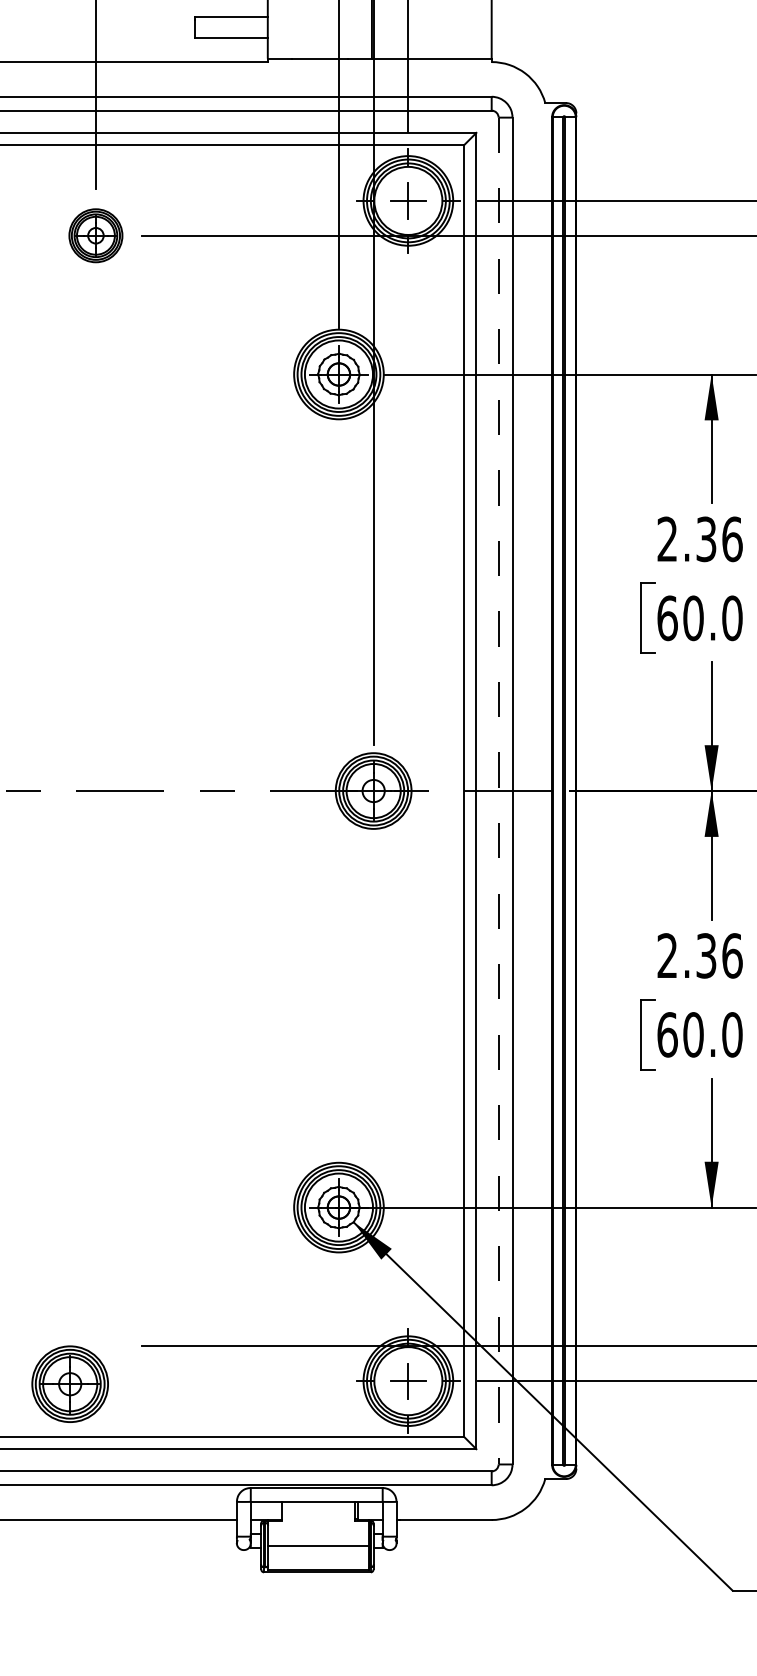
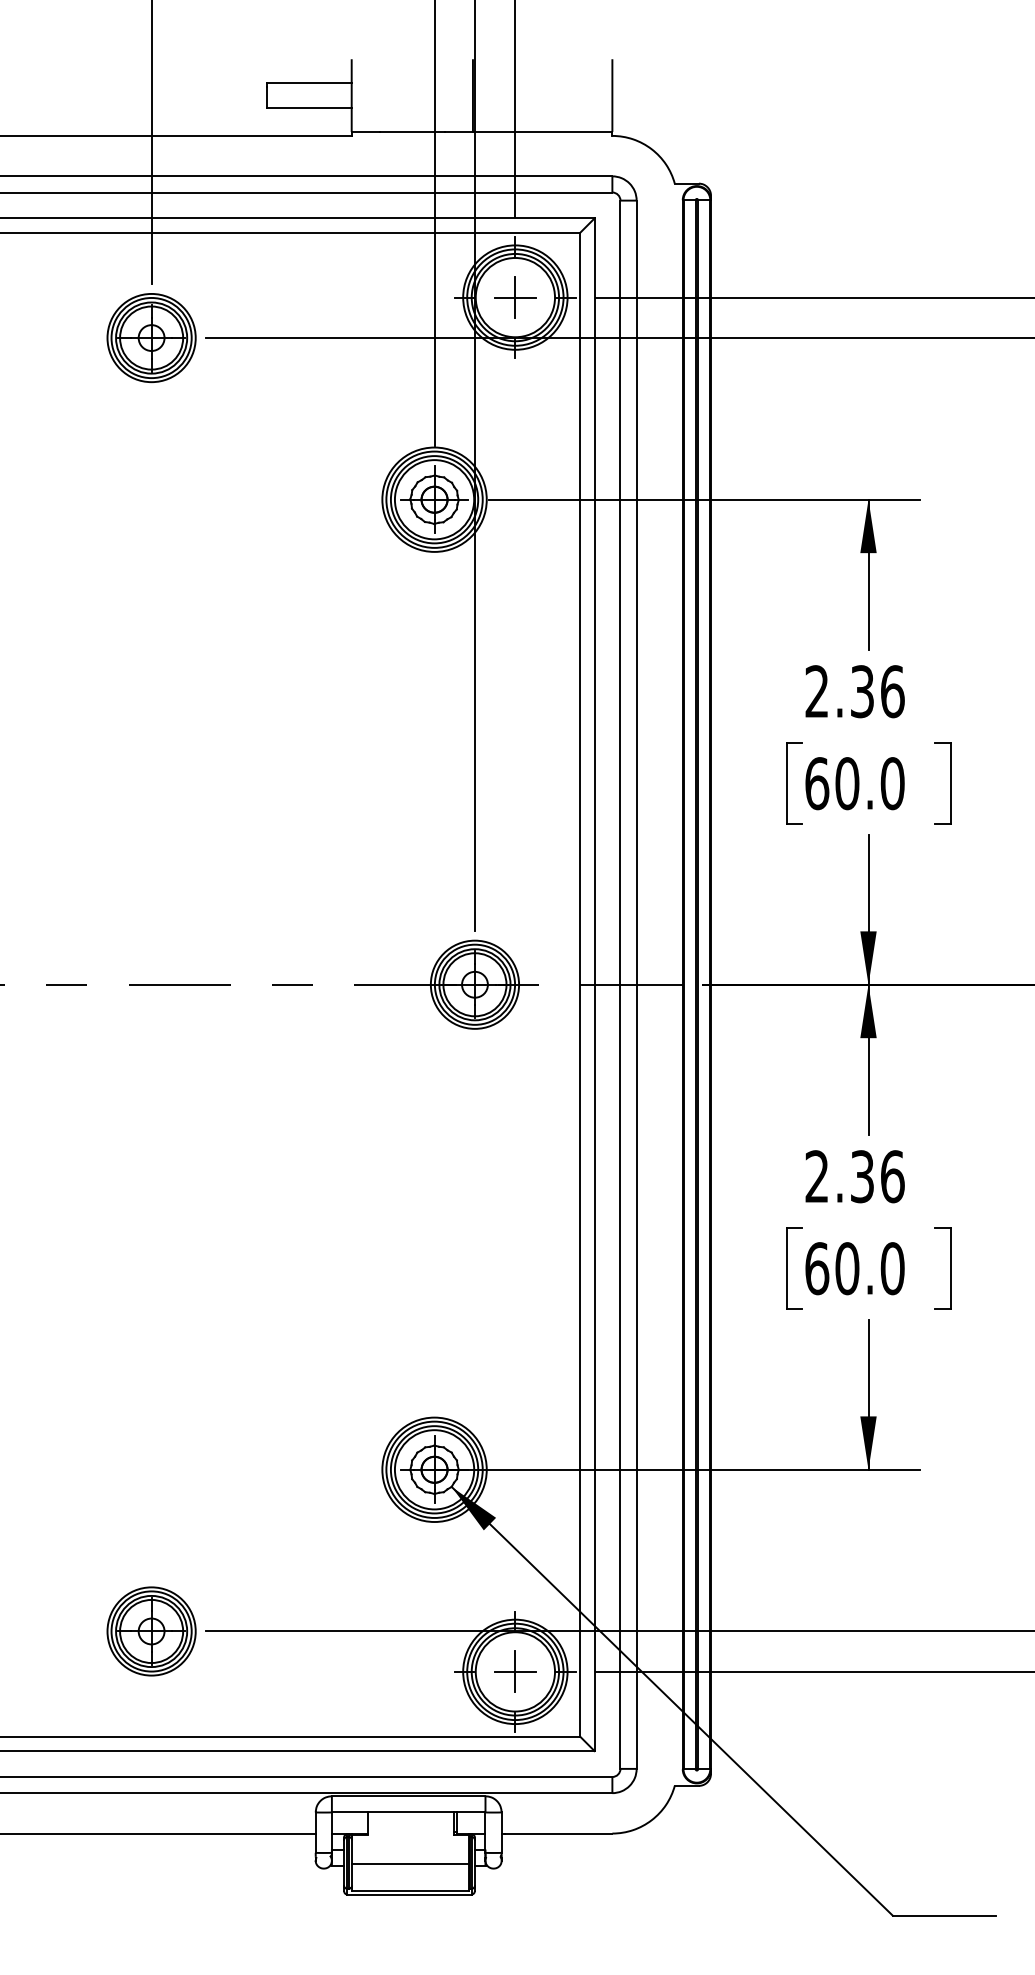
part: (95, 236) -> (151, 338), size x1.43
line: (498, 791) -> (620, 985), dashed -> solid
part: (70, 1384) -> (151, 1631), moved

